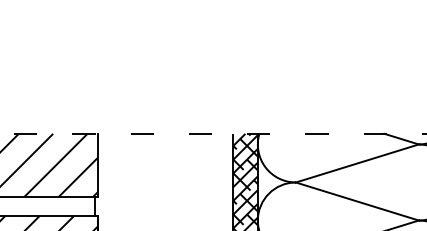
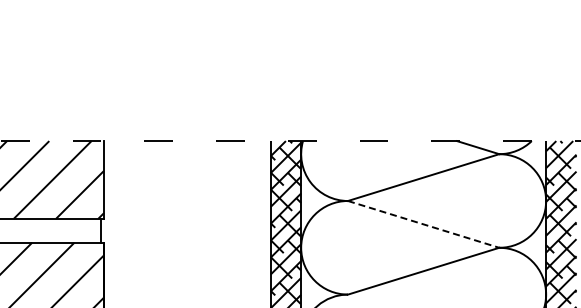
line: (358, 201) -> (424, 224), solid -> dashed

